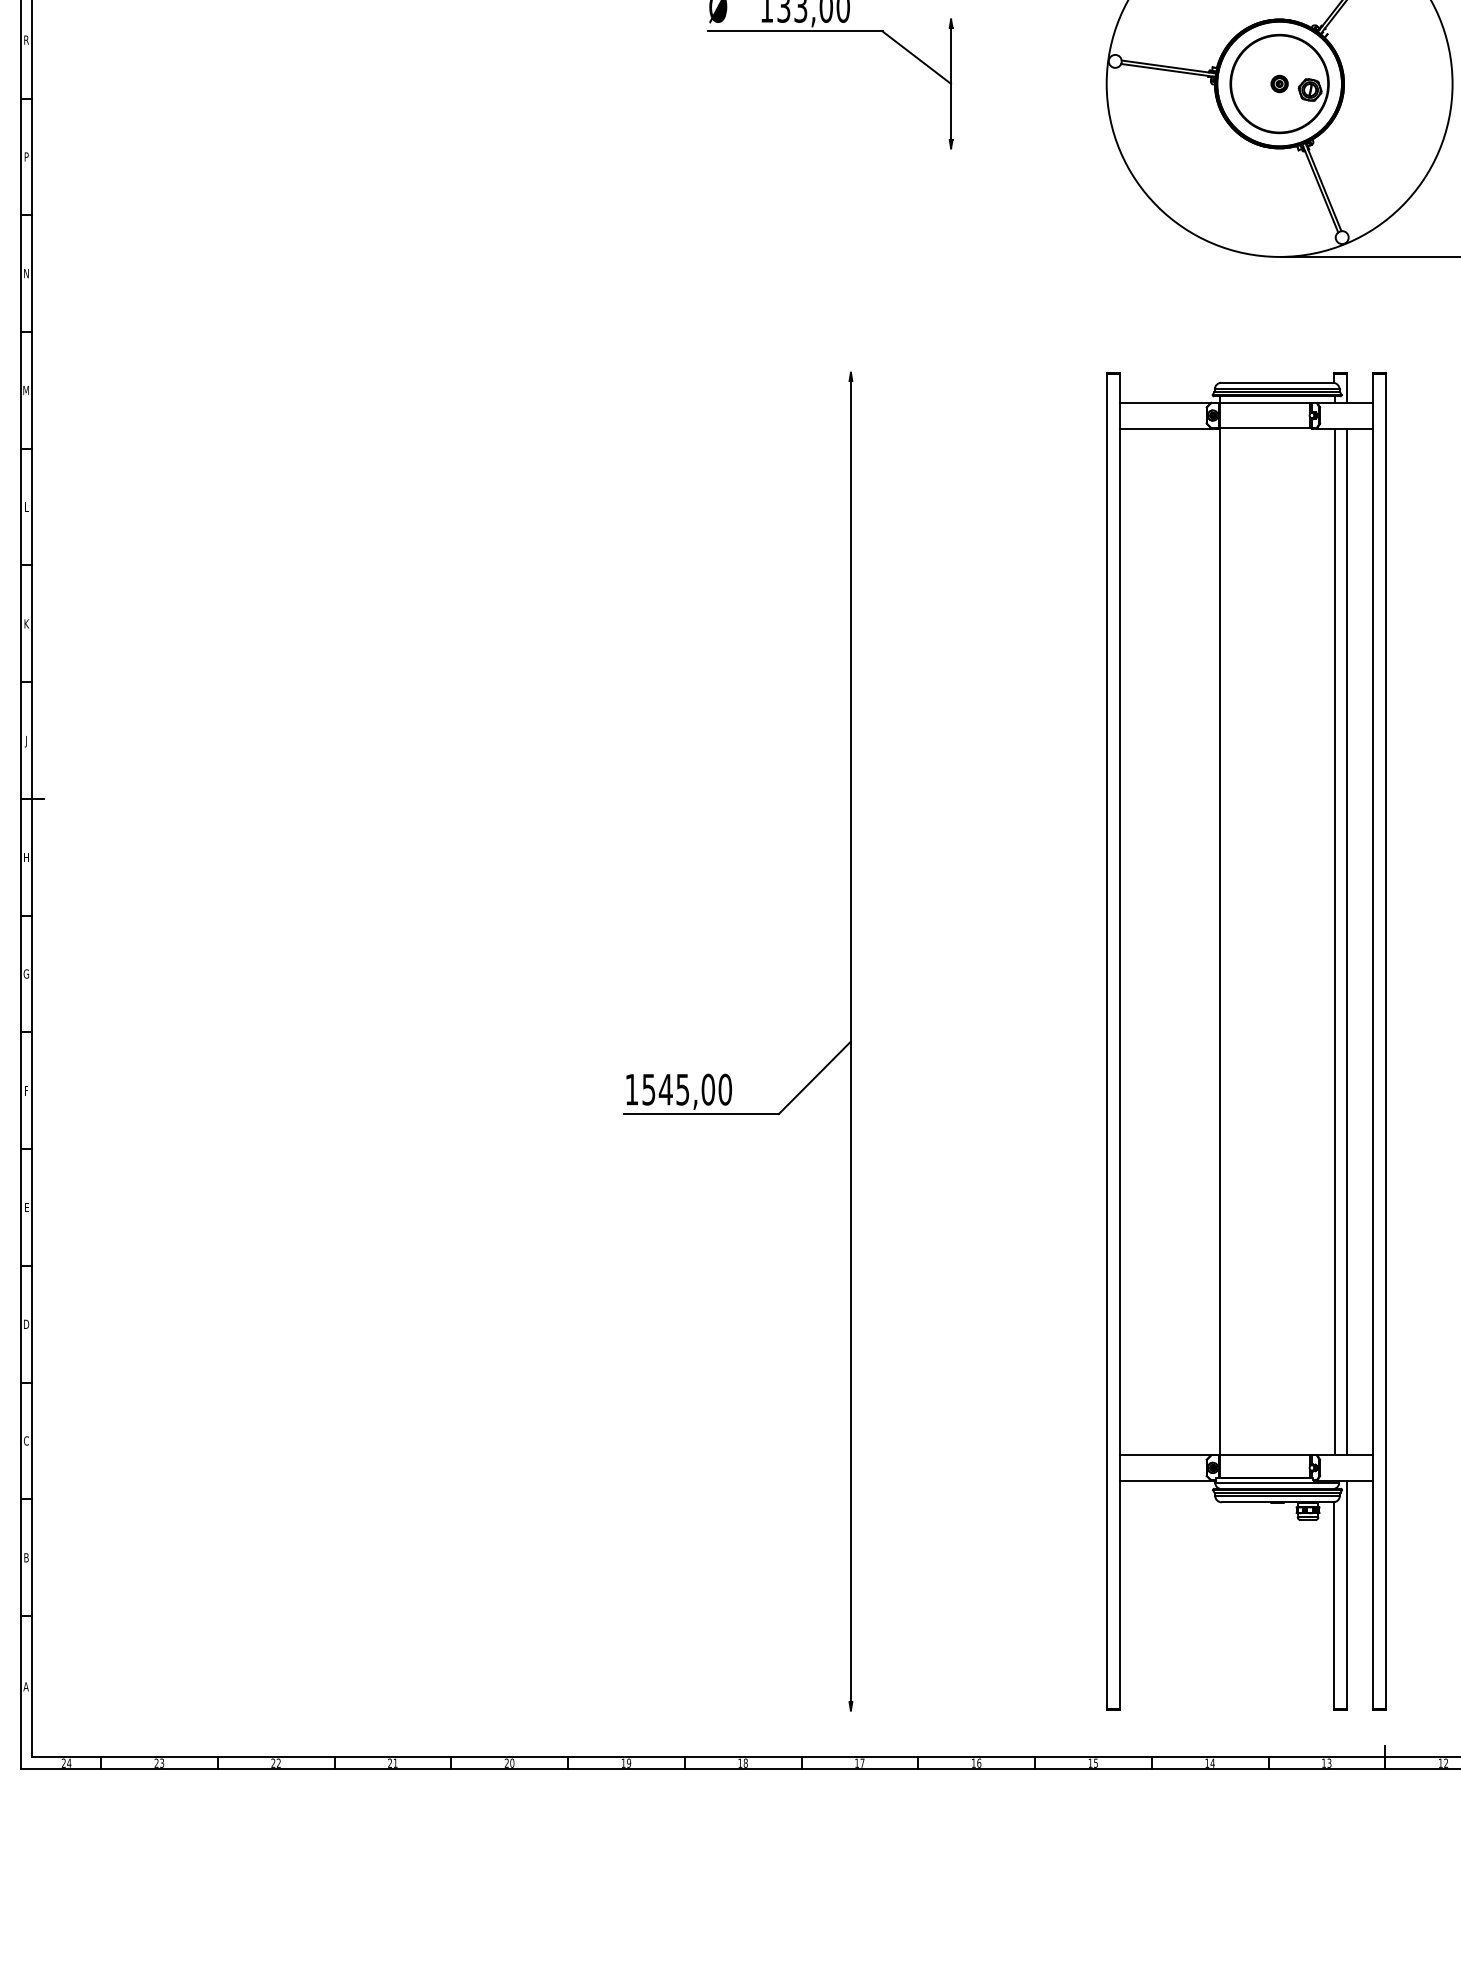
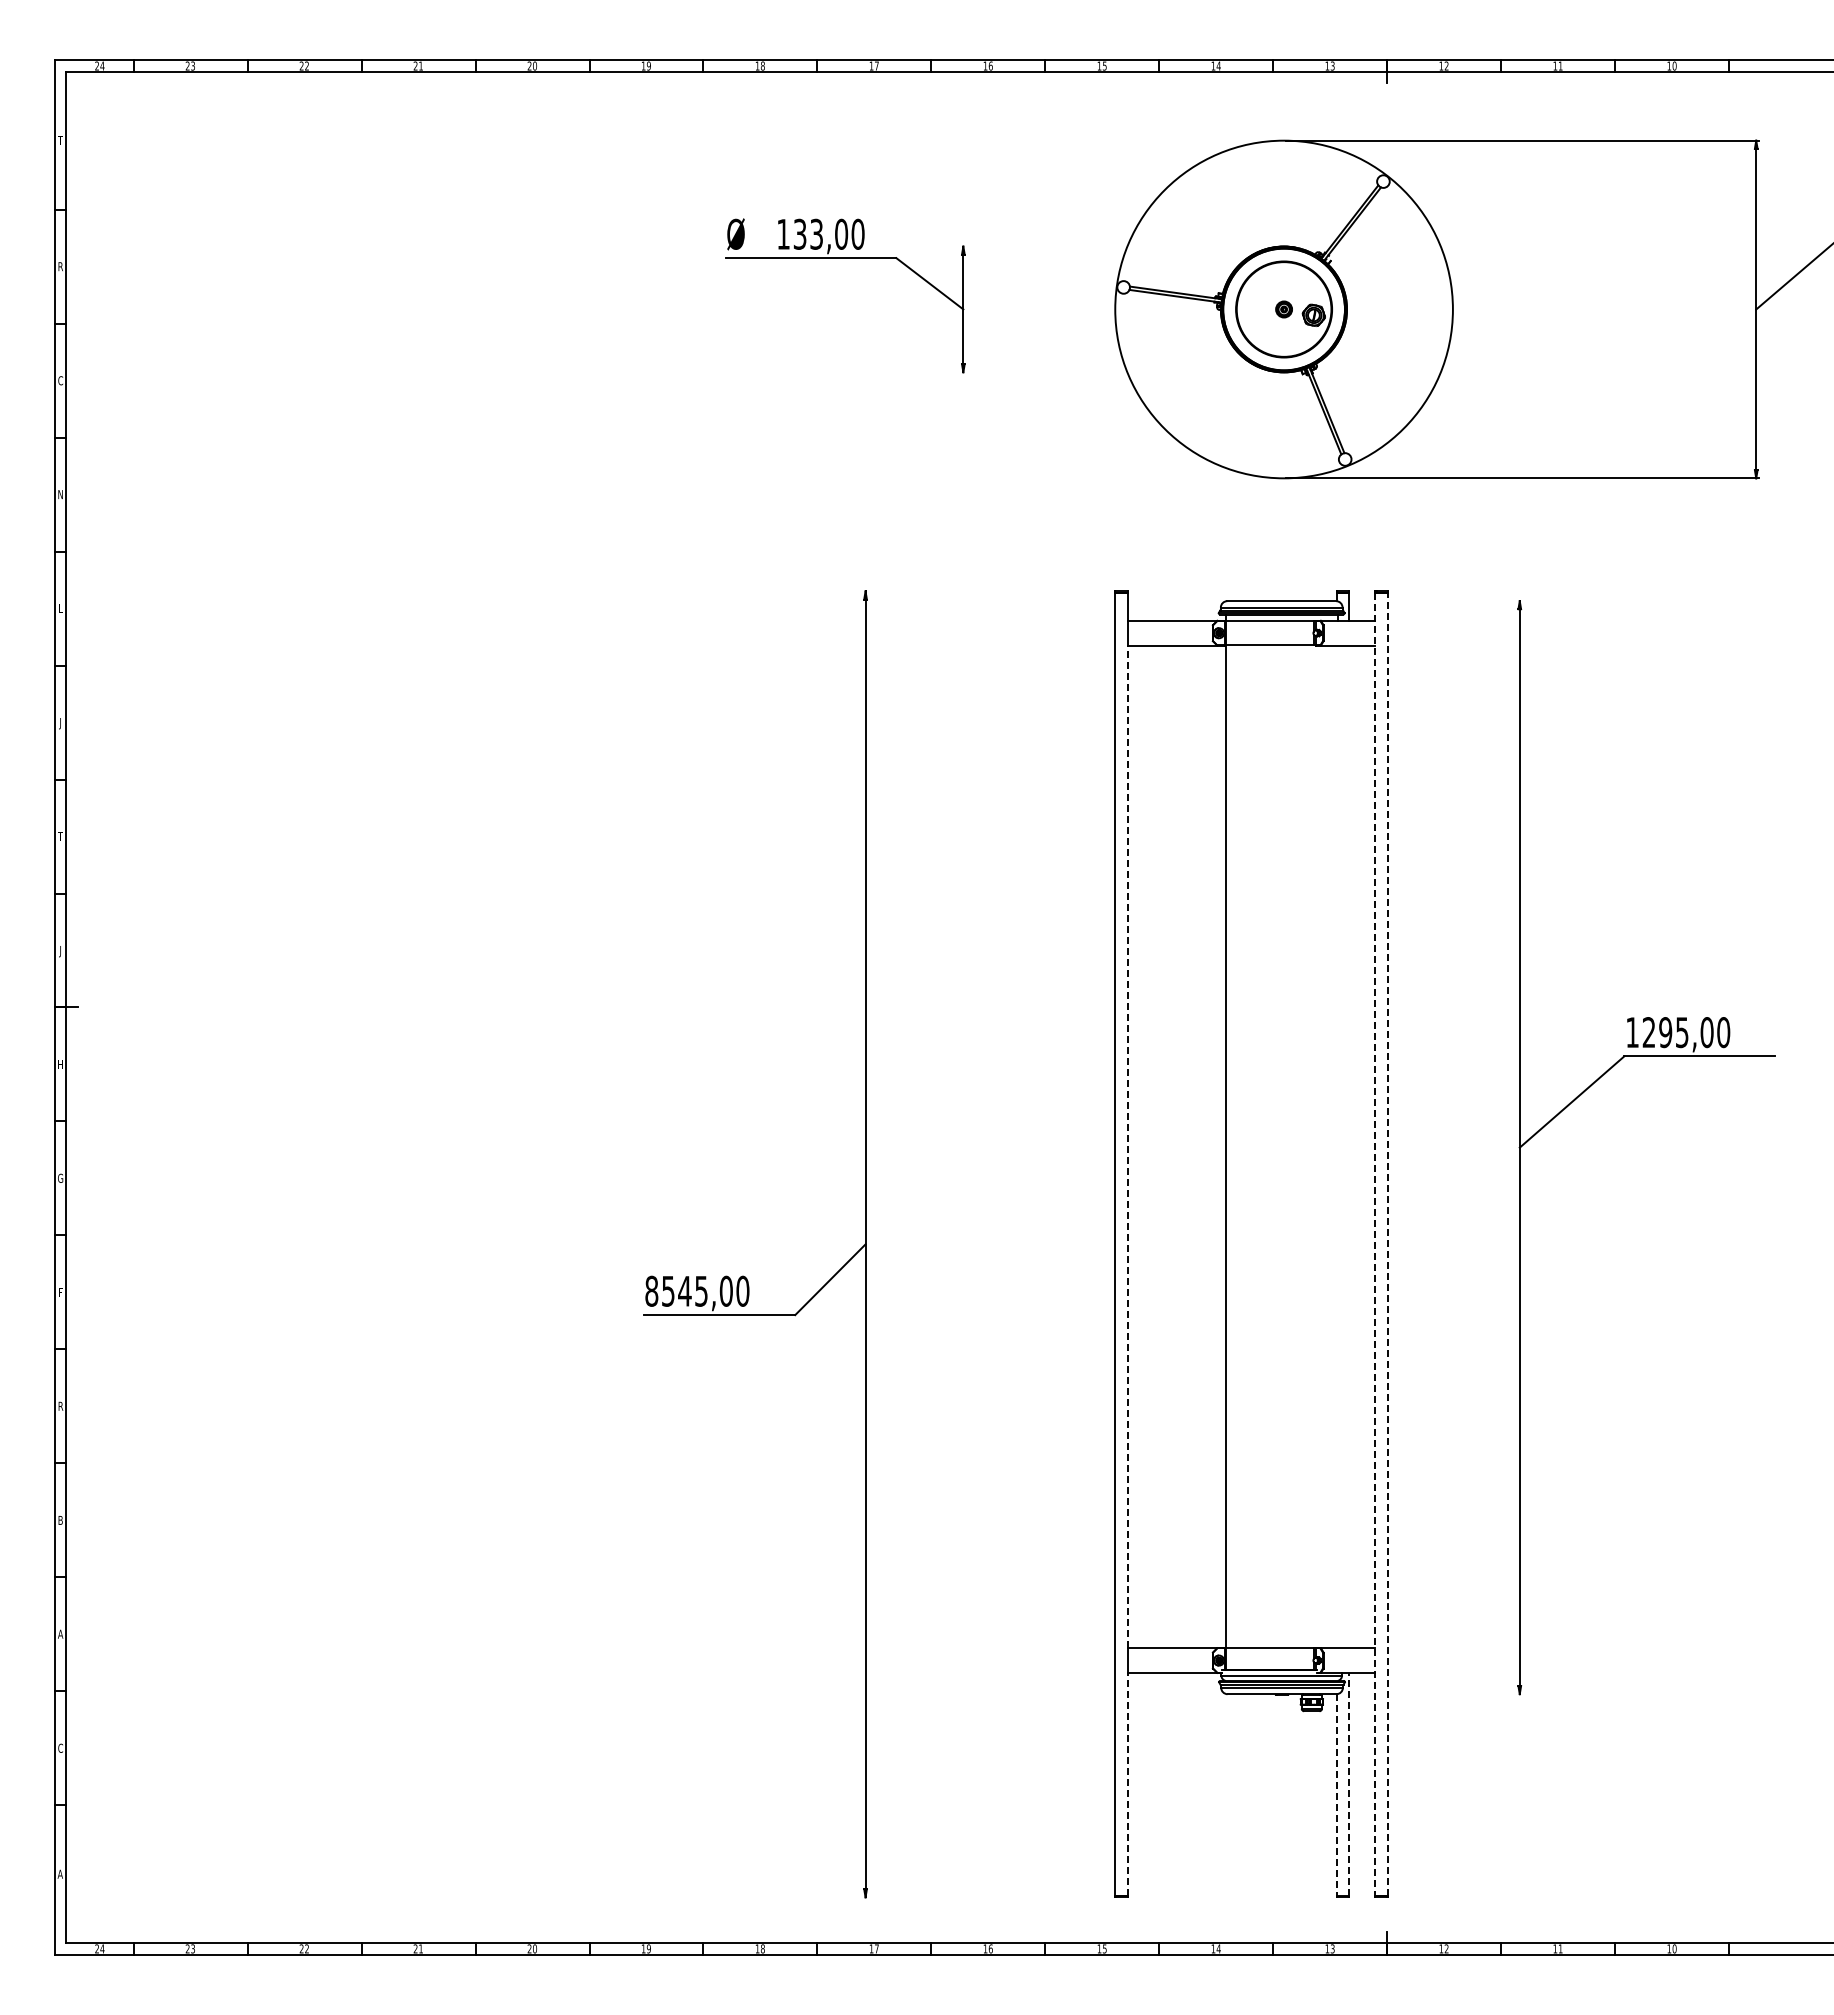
text: (26, 156) -> (60, 380), P -> C
text: (26, 390) -> (60, 608), M -> L
text: (26, 508) -> (60, 723), L -> J
text: (26, 623) -> (60, 836), K -> T
line: (1119, 941) -> (1127, 1146), solid -> dashed
line: (1334, 941) -> (1337, 1146), removed
line: (1346, 941) -> (1349, 1146), removed
line: (1373, 1041) -> (1375, 1244), solid -> dashed
line: (1385, 1041) -> (1387, 1244), solid -> dashed
text: (631, 1088) -> (651, 1290), 1545,00 -> 8545,00
text: (26, 1206) -> (60, 1405), E -> R
text: (26, 1324) -> (60, 1520), D -> B
text: (26, 1440) -> (60, 1633), C -> A
text: (26, 1556) -> (60, 1747), B -> C
line: (1119, 1593) -> (1127, 1783), solid -> dashed
line: (1346, 1593) -> (1349, 1783), solid -> dashed
line: (1333, 1605) -> (1336, 1794), solid -> dashed

